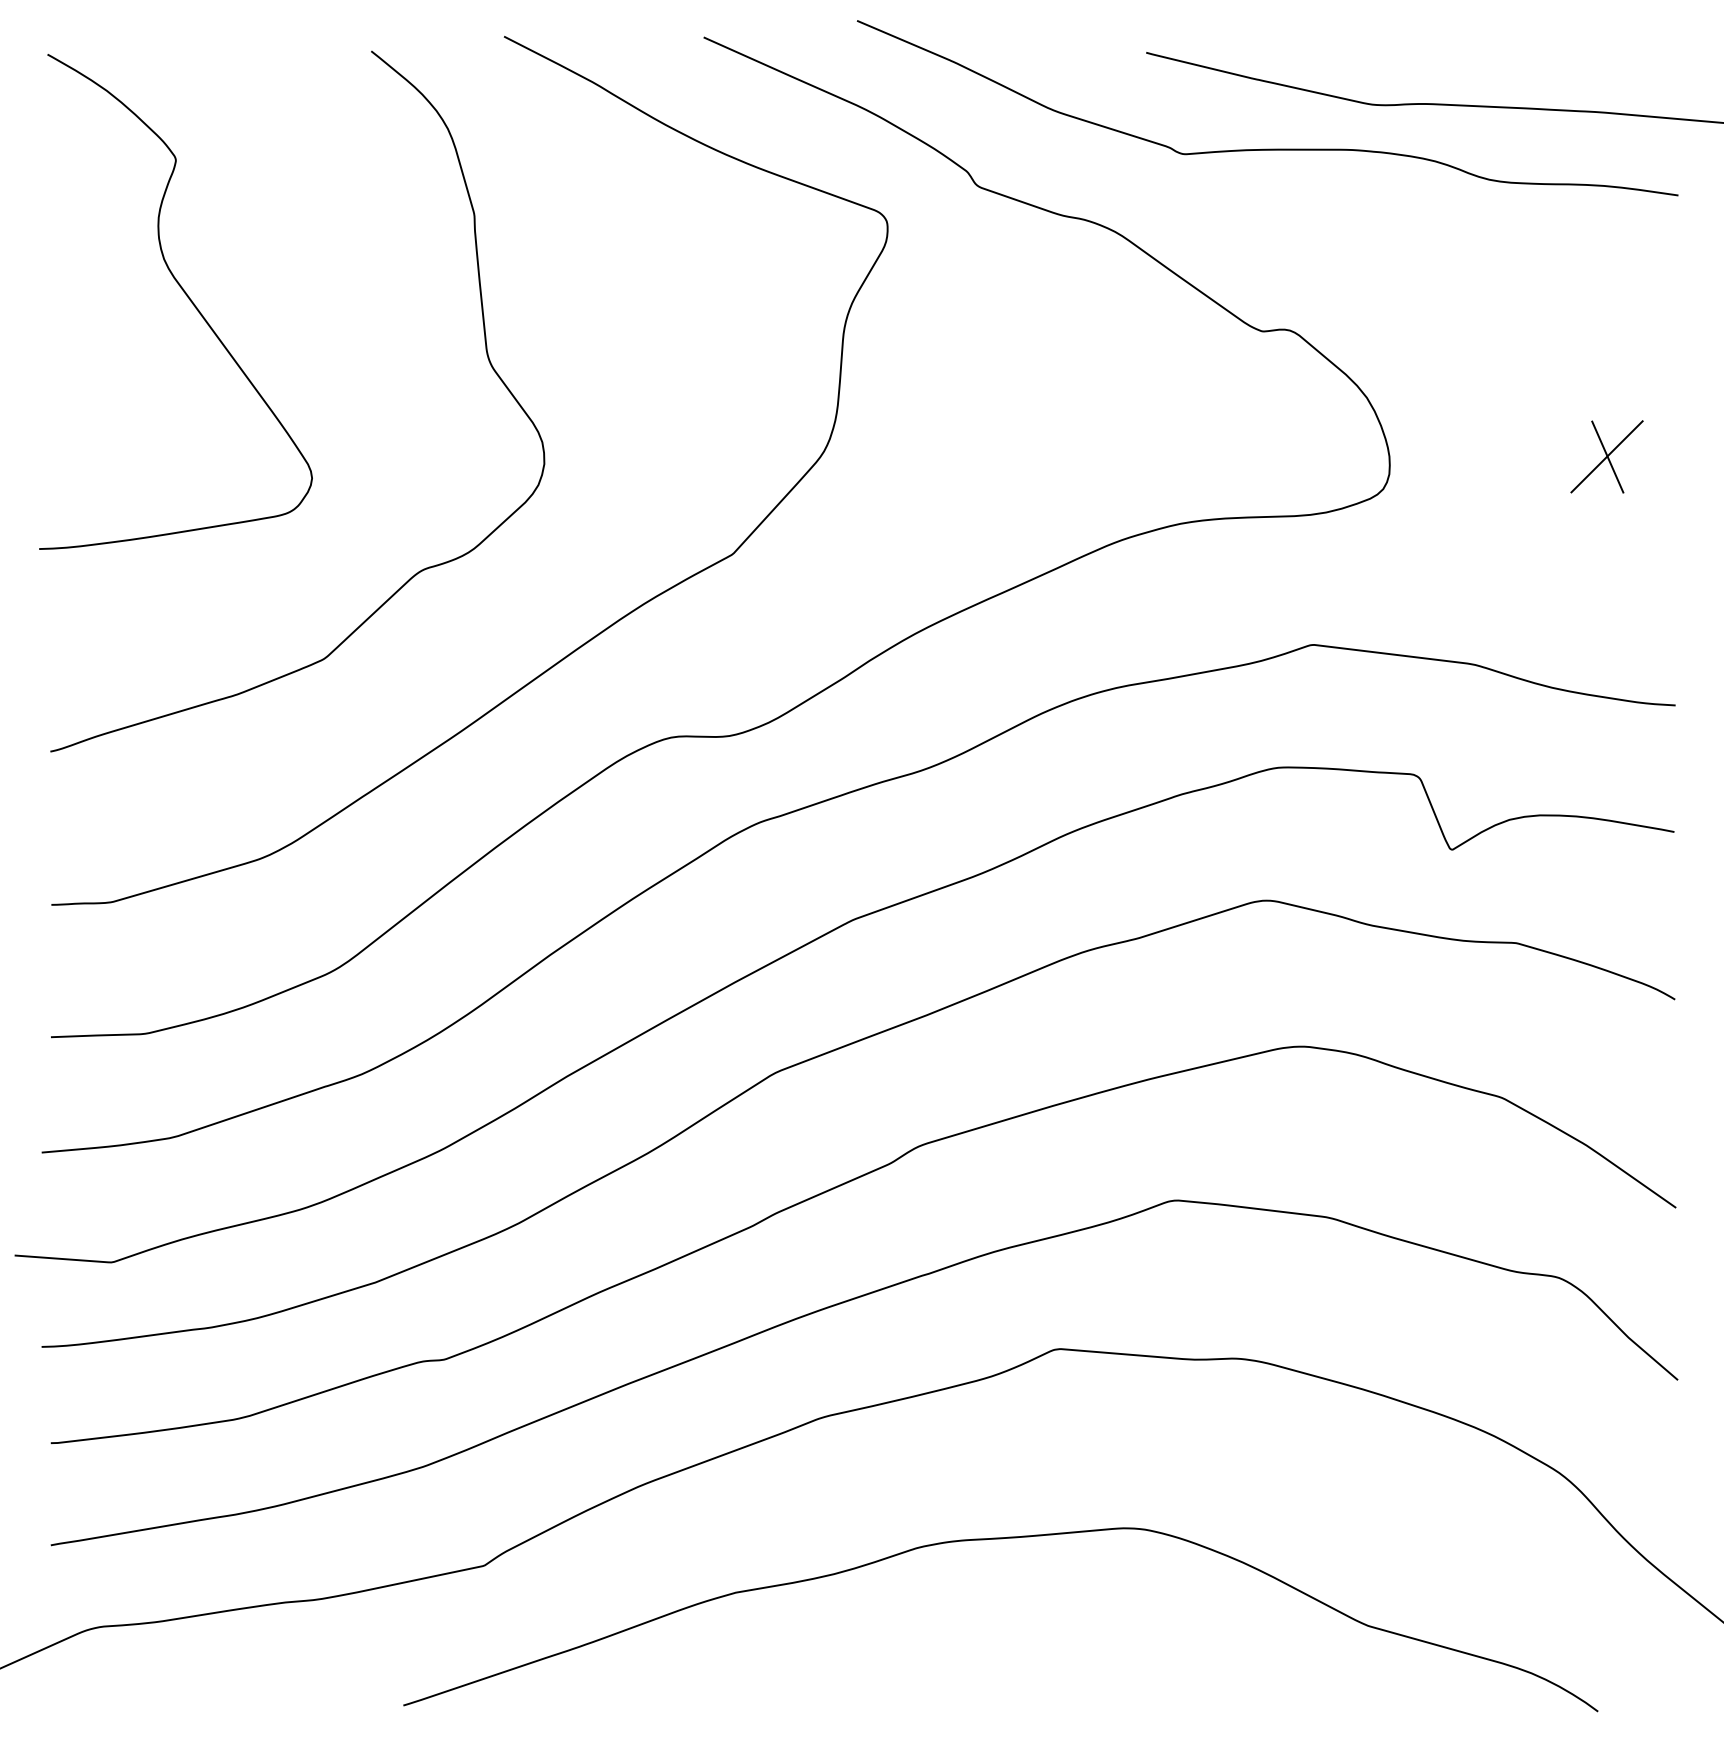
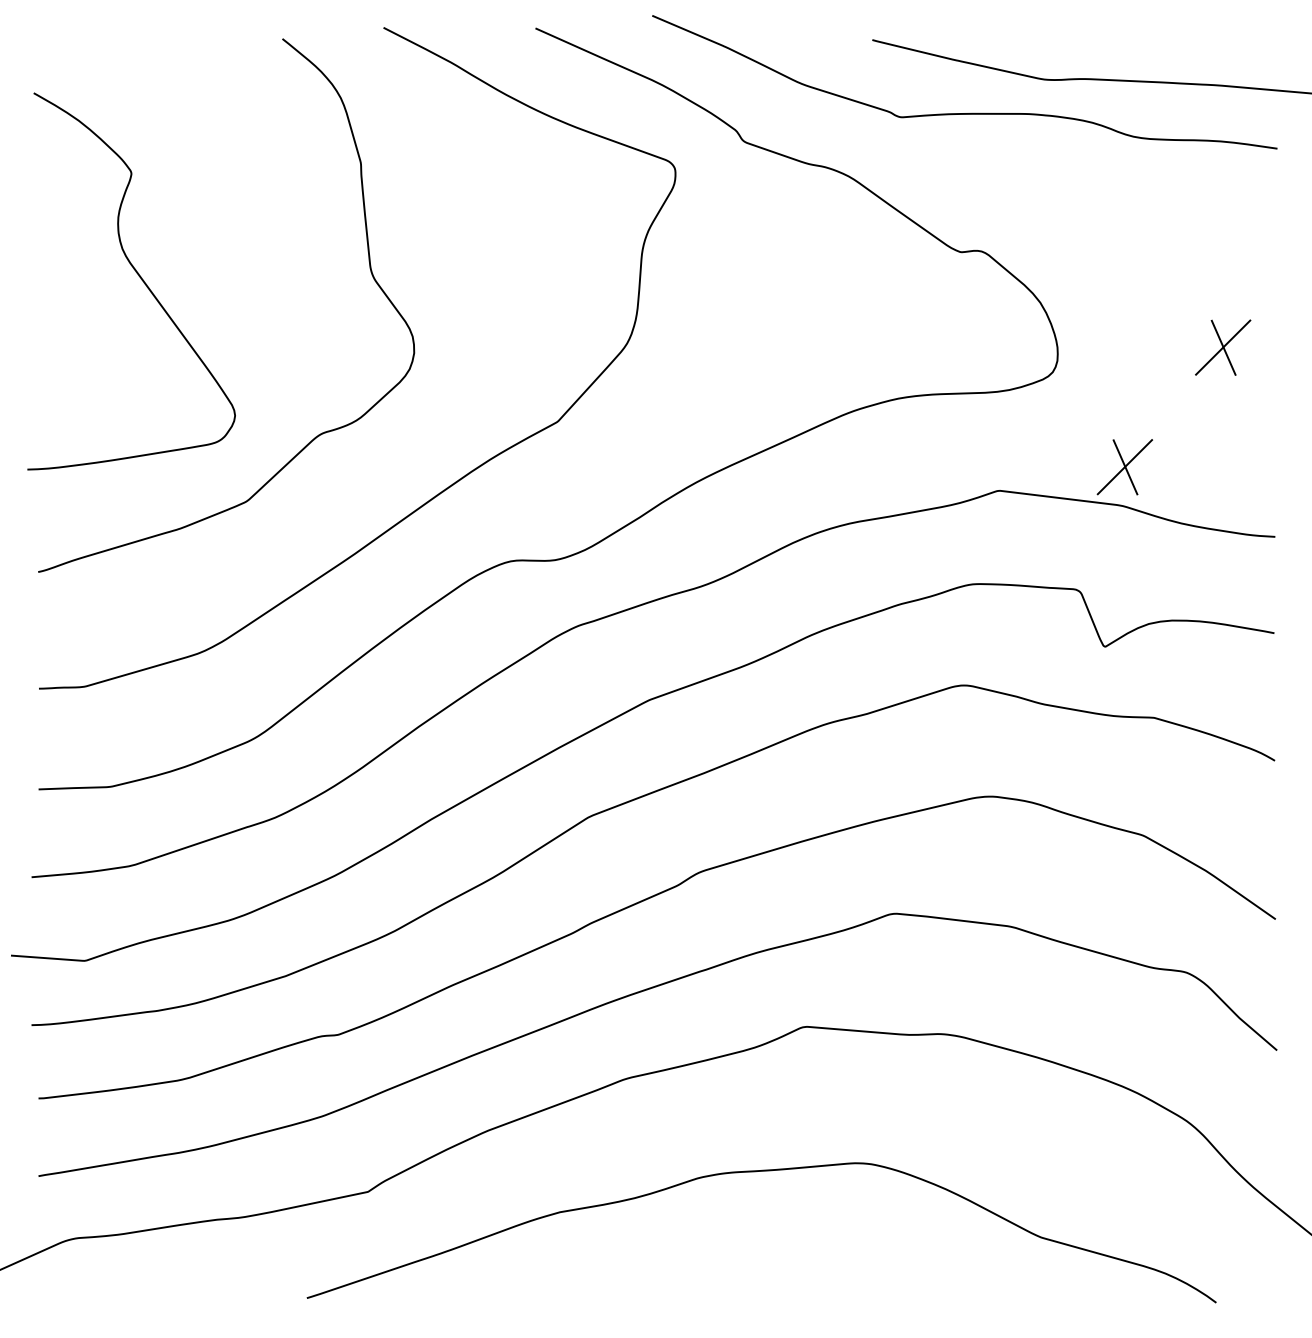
curve: (183, 292) -> (137, 274), moved
part: (1477, 613) -> (1124, 466), added

